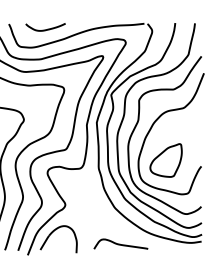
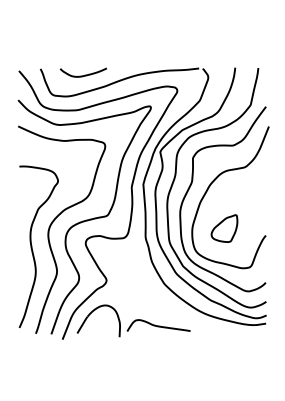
part: (166, 160) -> (224, 228), size x0.7
curve: (120, 244) -> (158, 325), moved

